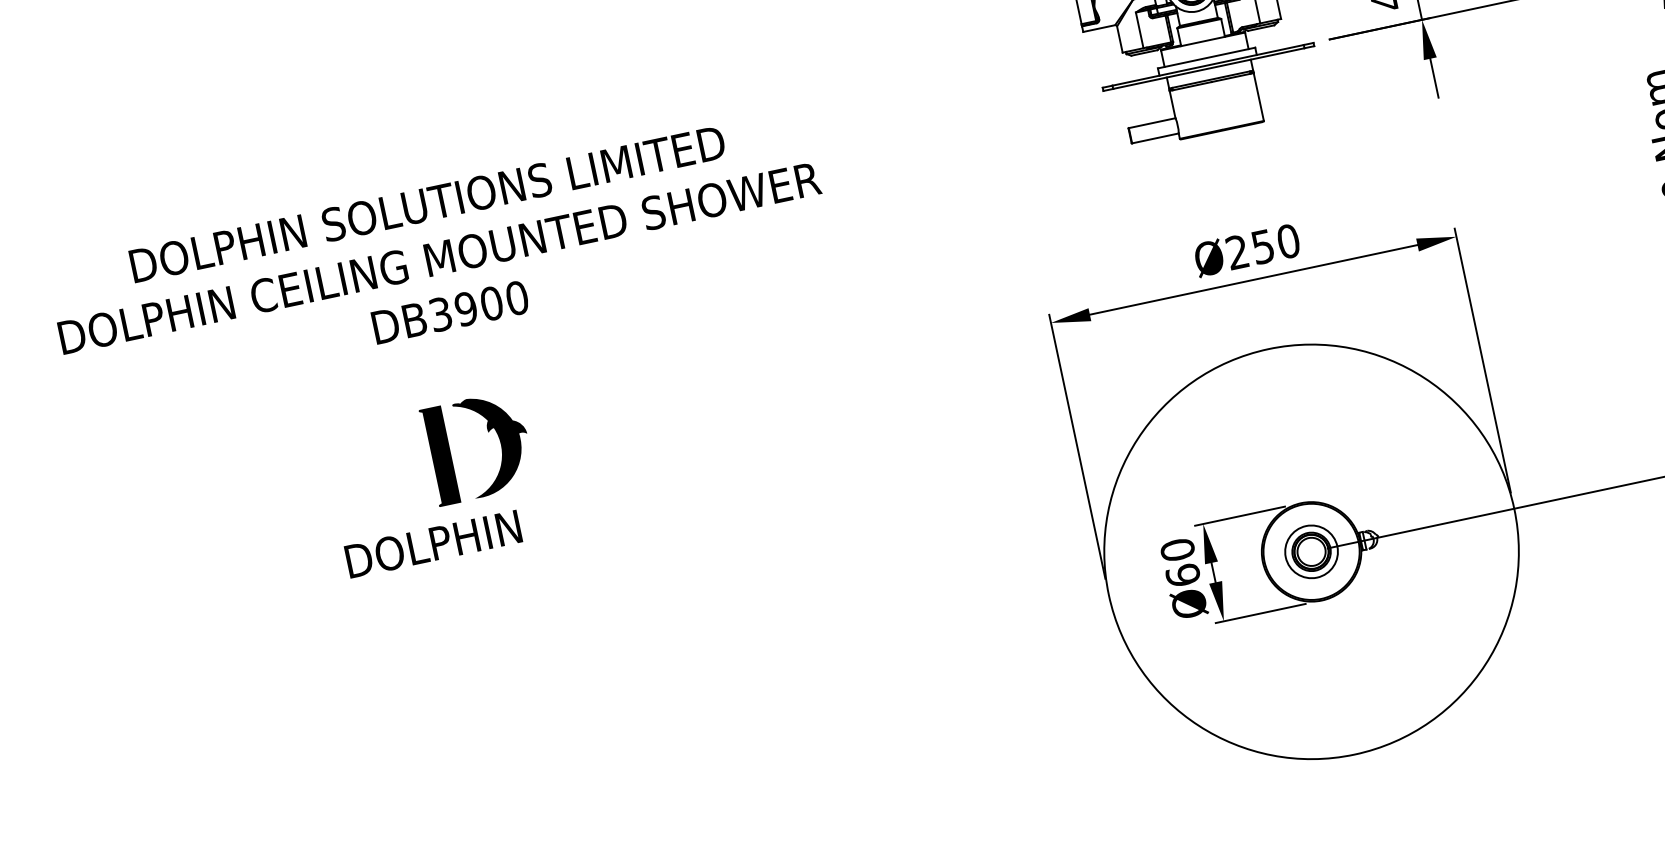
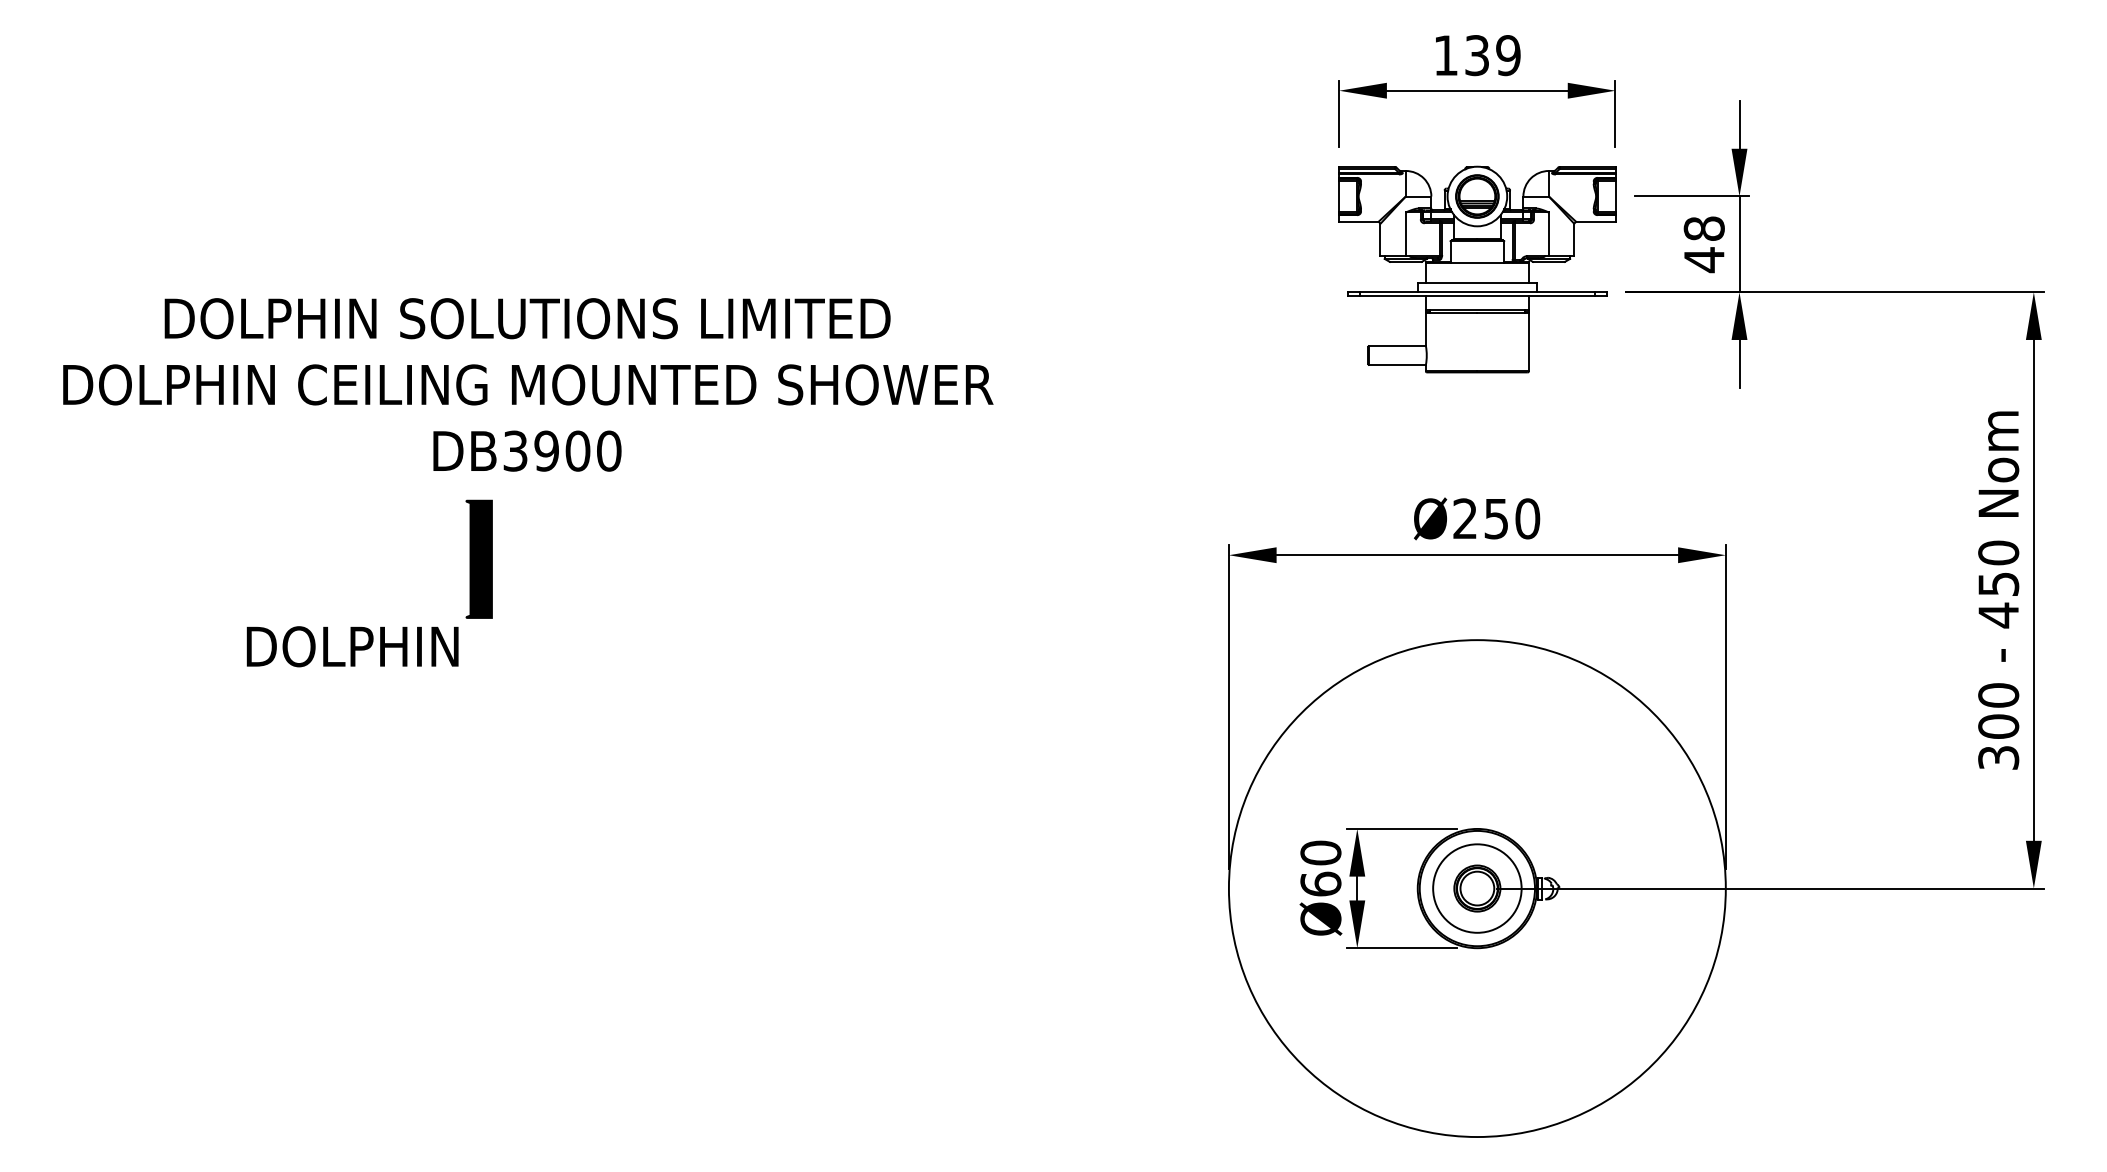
text: (439, 257) -> (528, 384), moved
part: (500, 442) -> (553, 558), removed
text: (433, 544) -> (352, 646), moved
circle: (1310, 551) -> (1476, 888), size x1.4

